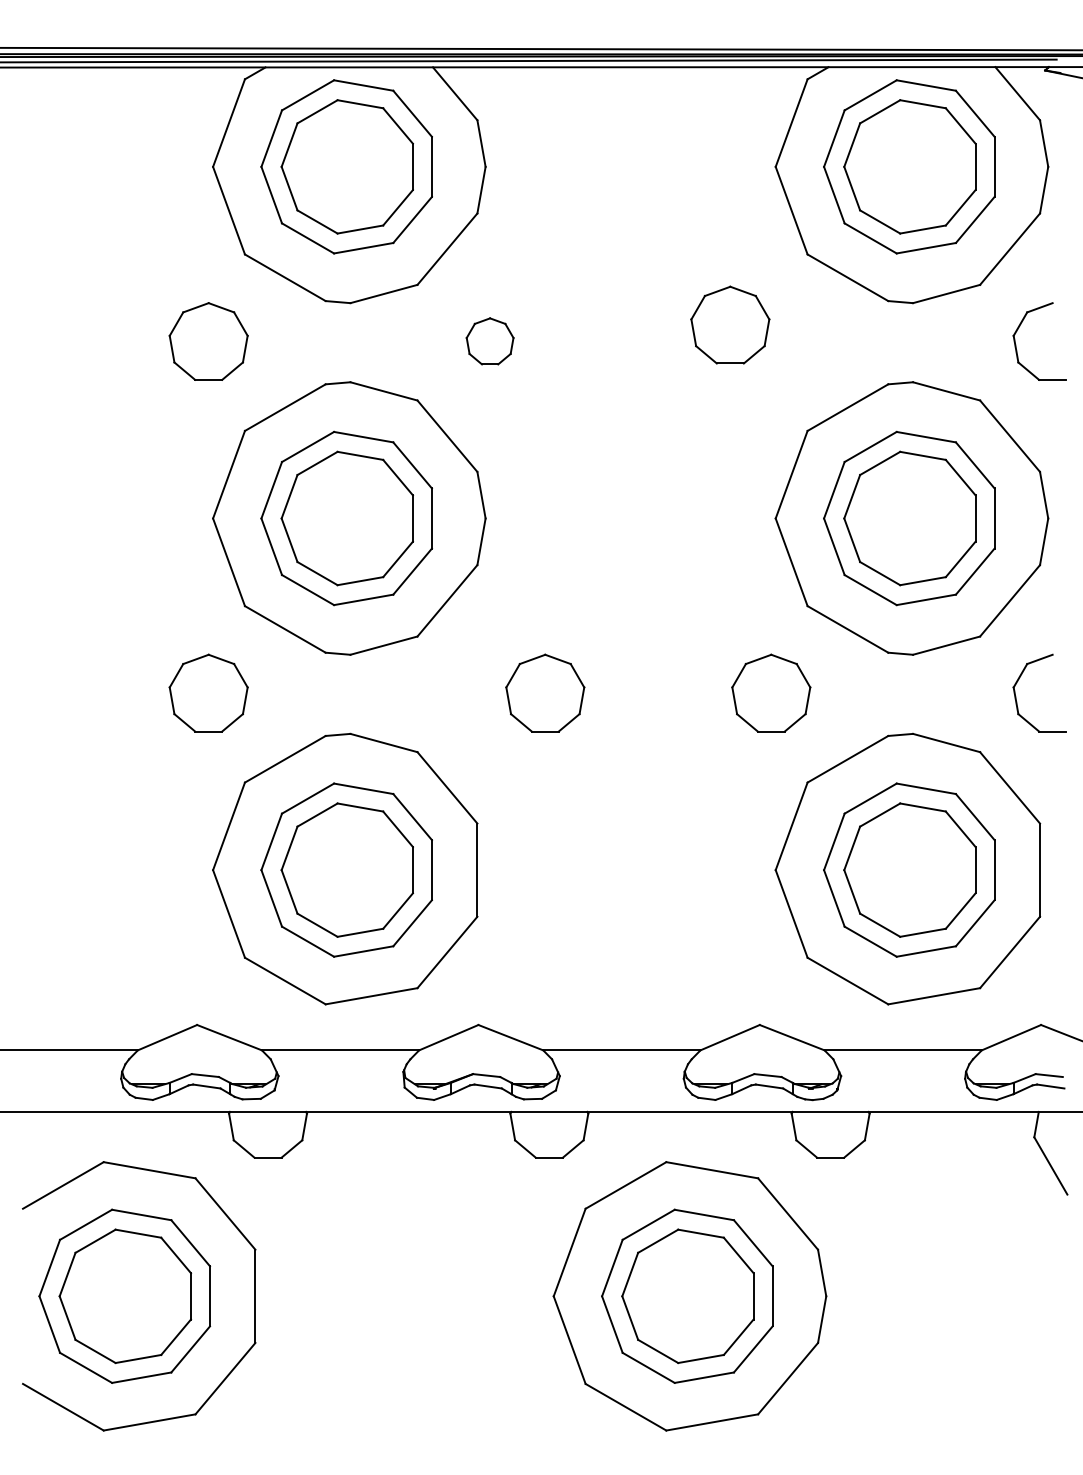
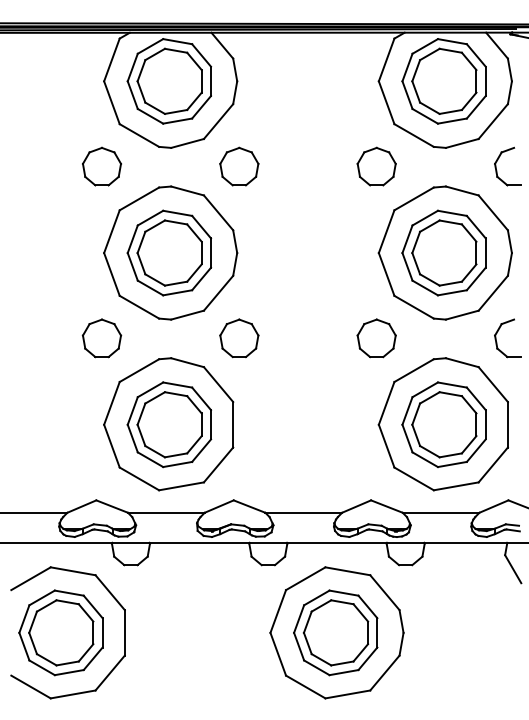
part: (729, 324) -> (376, 166), moved
part: (490, 341) -> (239, 166), size x1.67
part: (545, 693) -> (239, 338), moved

